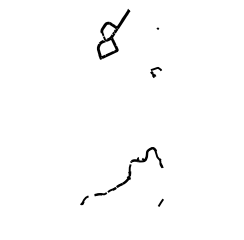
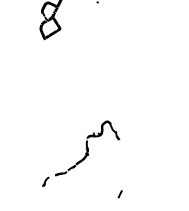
part: (155, 72) -> (100, 46), removed
curve: (160, 202) -> (119, 193), moved

